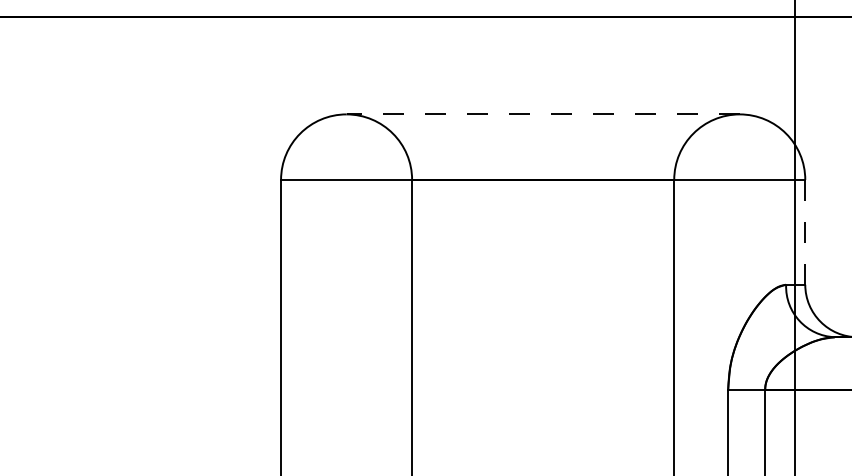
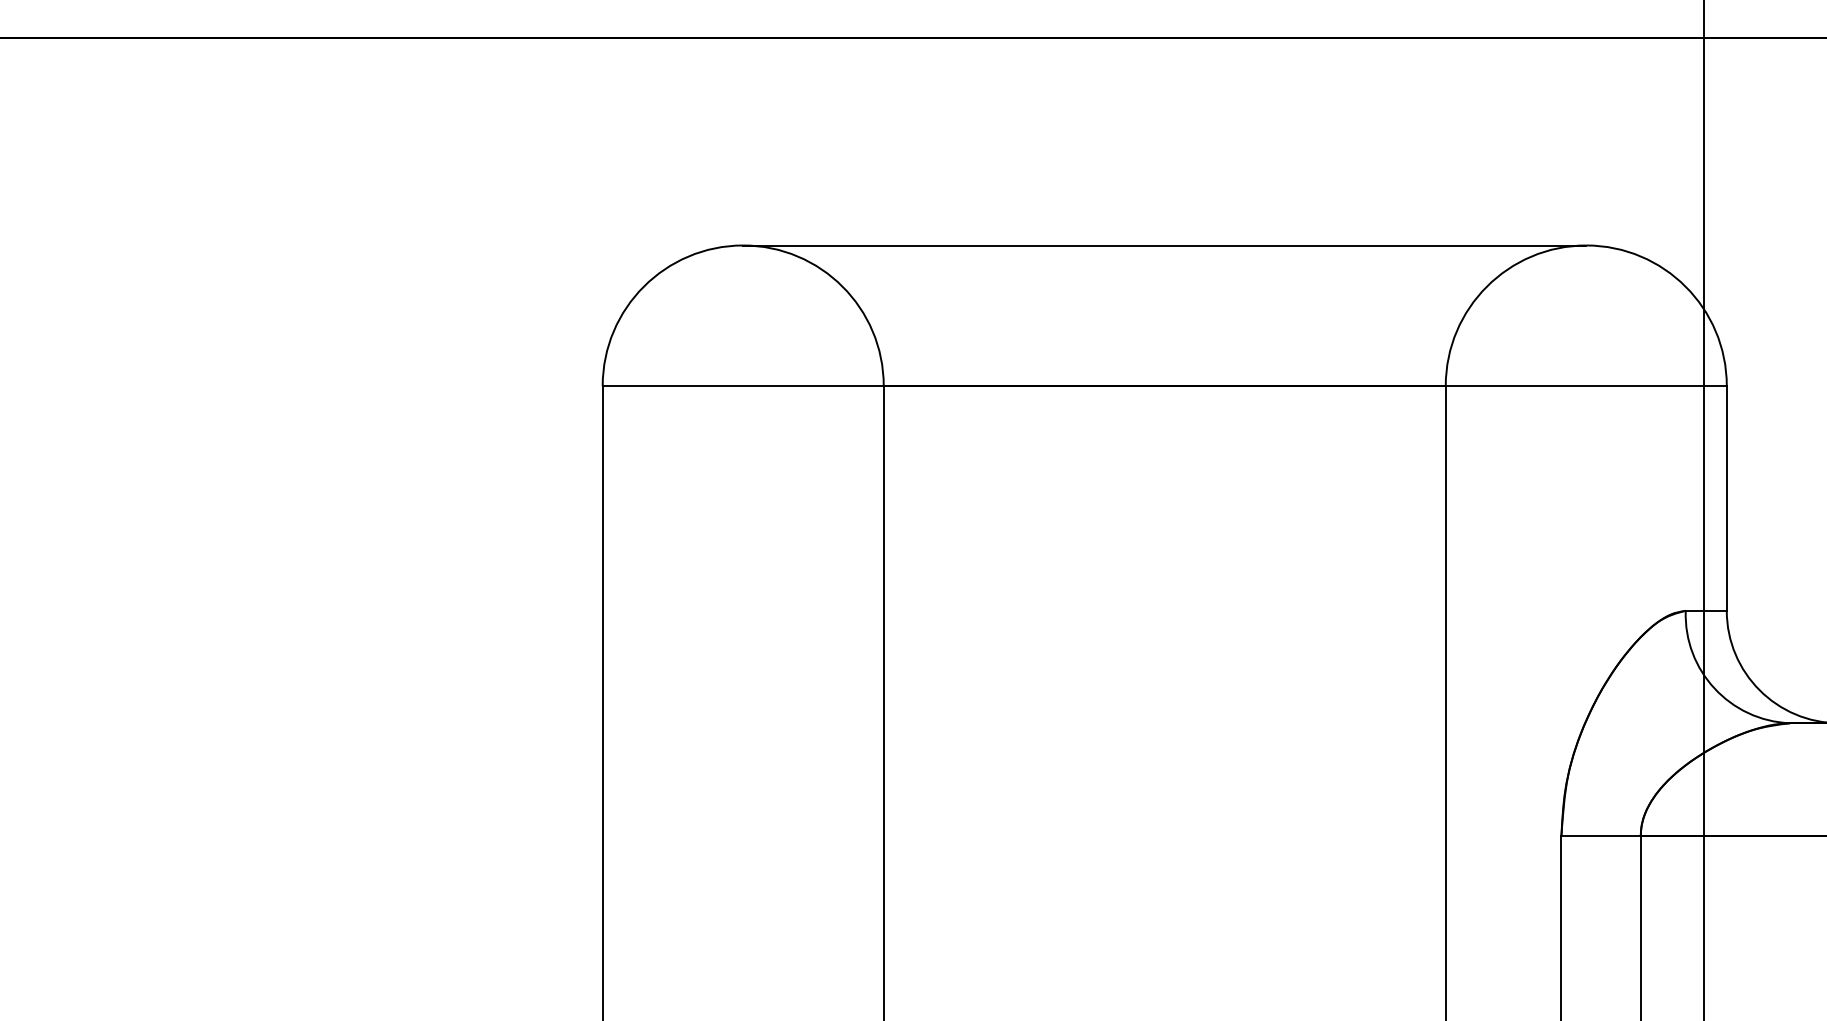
line: (543, 114) -> (1165, 245), dashed -> solid
line: (805, 231) -> (1727, 496), dashed -> solid

